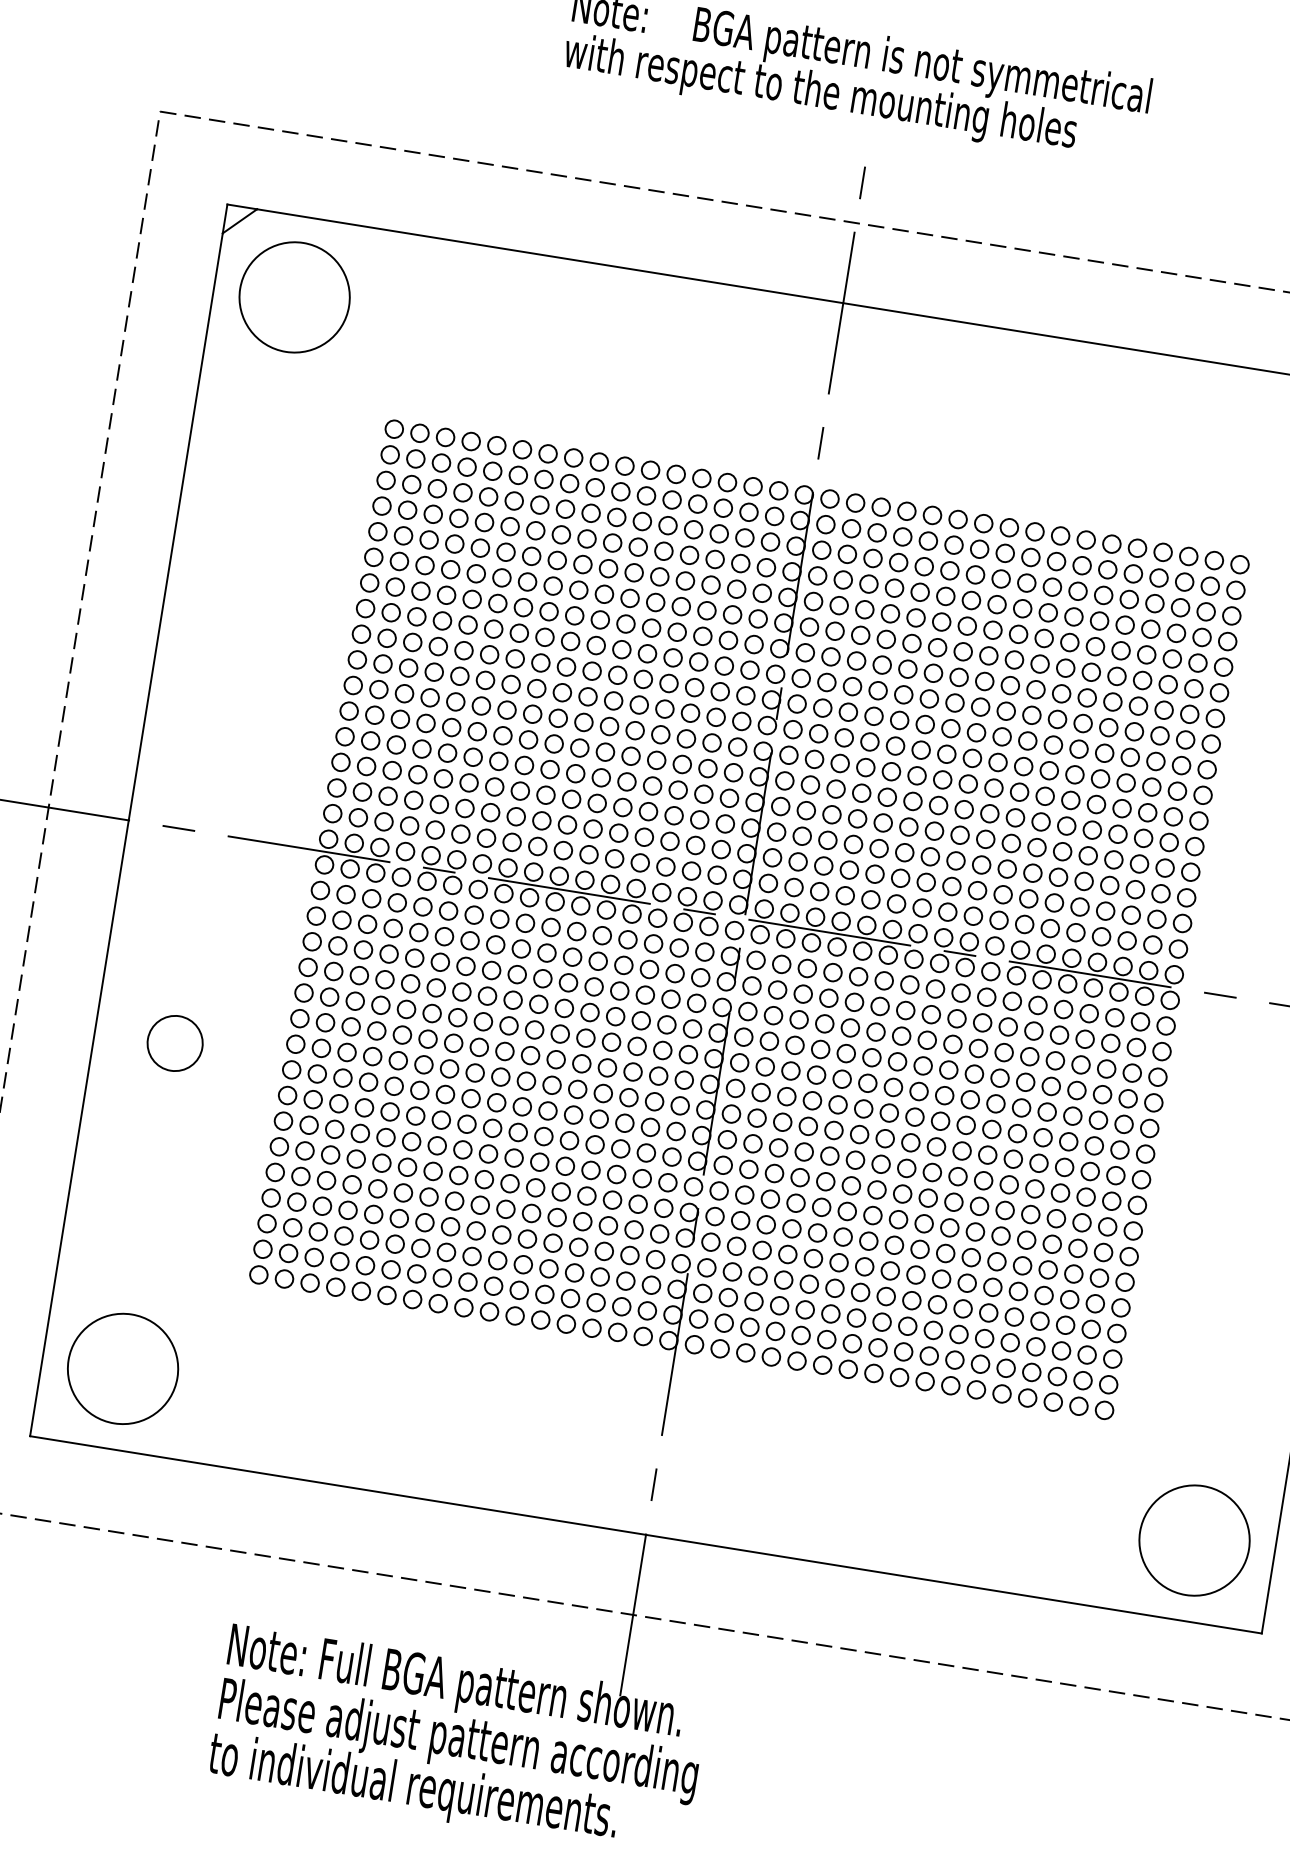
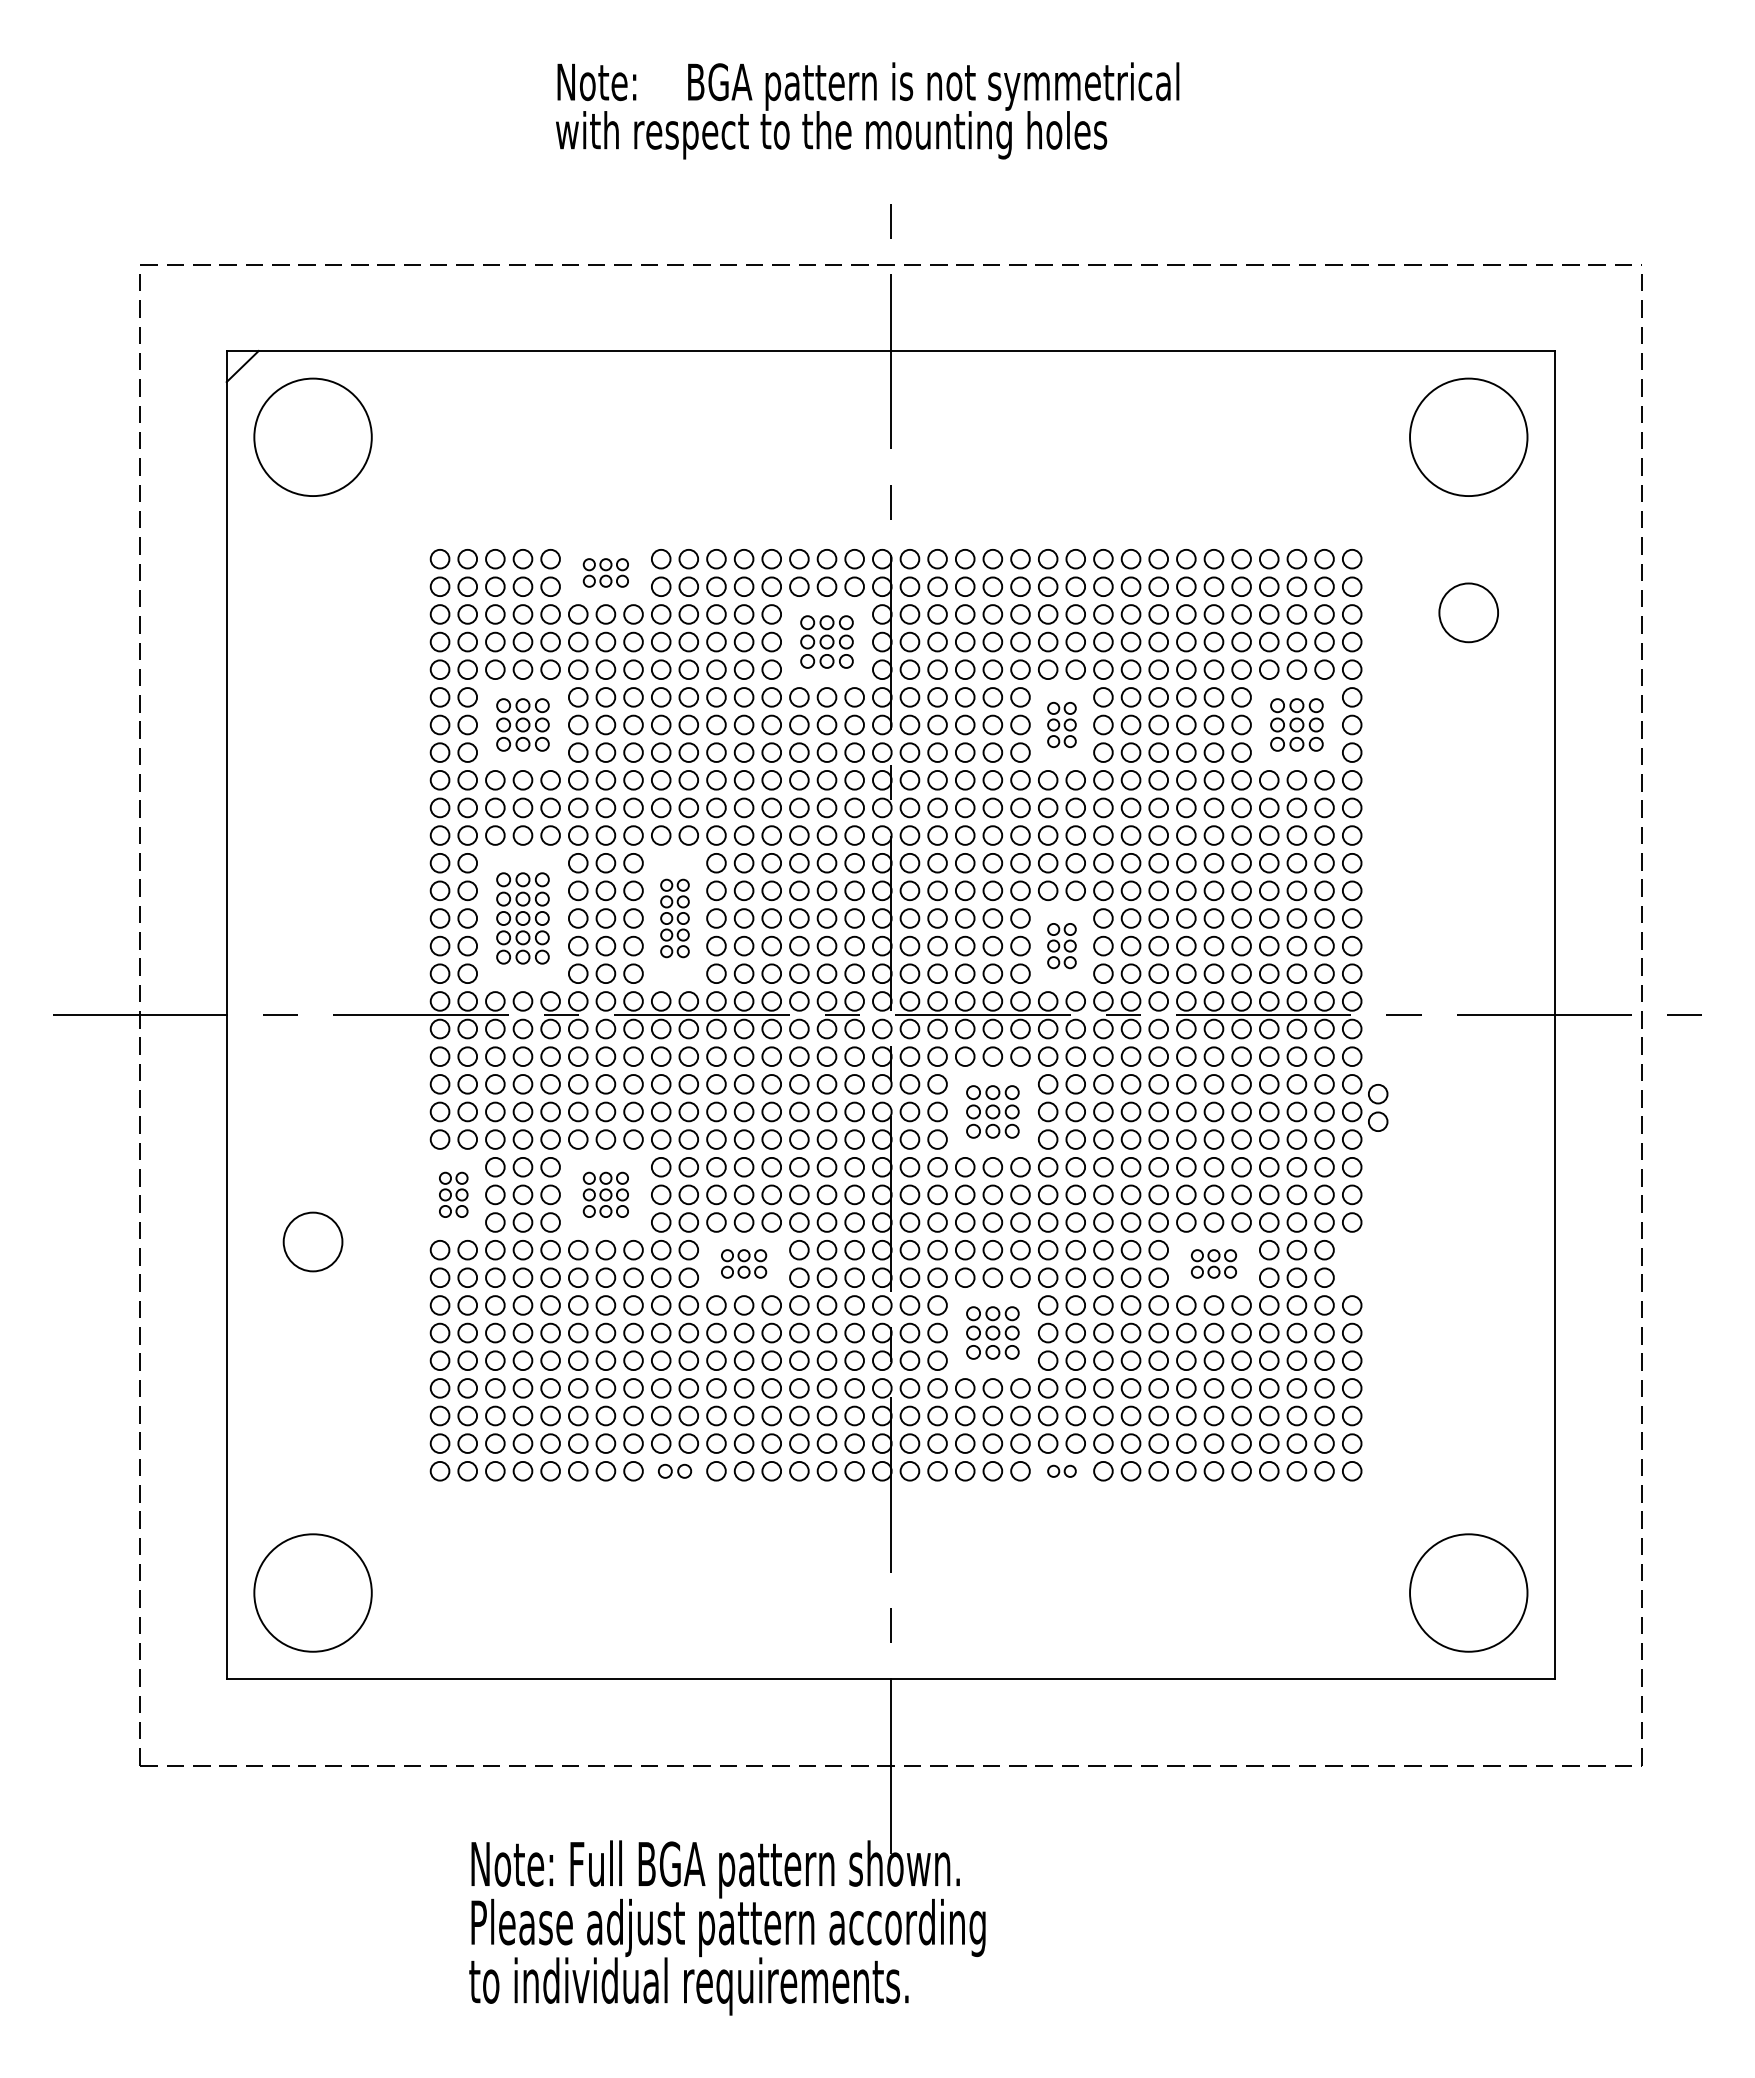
part: (545, 466) -> (605, 572), size x0.6
part: (740, 562) -> (826, 641), size x0.7
part: (446, 594) -> (522, 724), size x0.7
part: (945, 674) -> (1061, 724), size x0.6
part: (1163, 709) -> (1296, 724), size x0.7
part: (417, 774) -> (522, 918), size x0.7
part: (558, 797) -> (674, 918), size x0.6
part: (913, 879) -> (1061, 945), size x0.6
part: (312, 1020) -> (453, 1194), size x0.6
part: (824, 1023) -> (992, 1111), size x0.7
part: (453, 1042) -> (605, 1194), size x0.6
part: (571, 1127) -> (743, 1263), size x0.6
part: (1006, 1197) -> (1213, 1263), size x0.6
part: (1135, 1217) -> (1378, 1107), moved
part: (791, 1228) -> (992, 1332), size x0.7
part: (476, 1309) -> (674, 1471), size x0.7
part: (835, 1367) -> (1061, 1471), size x0.6

